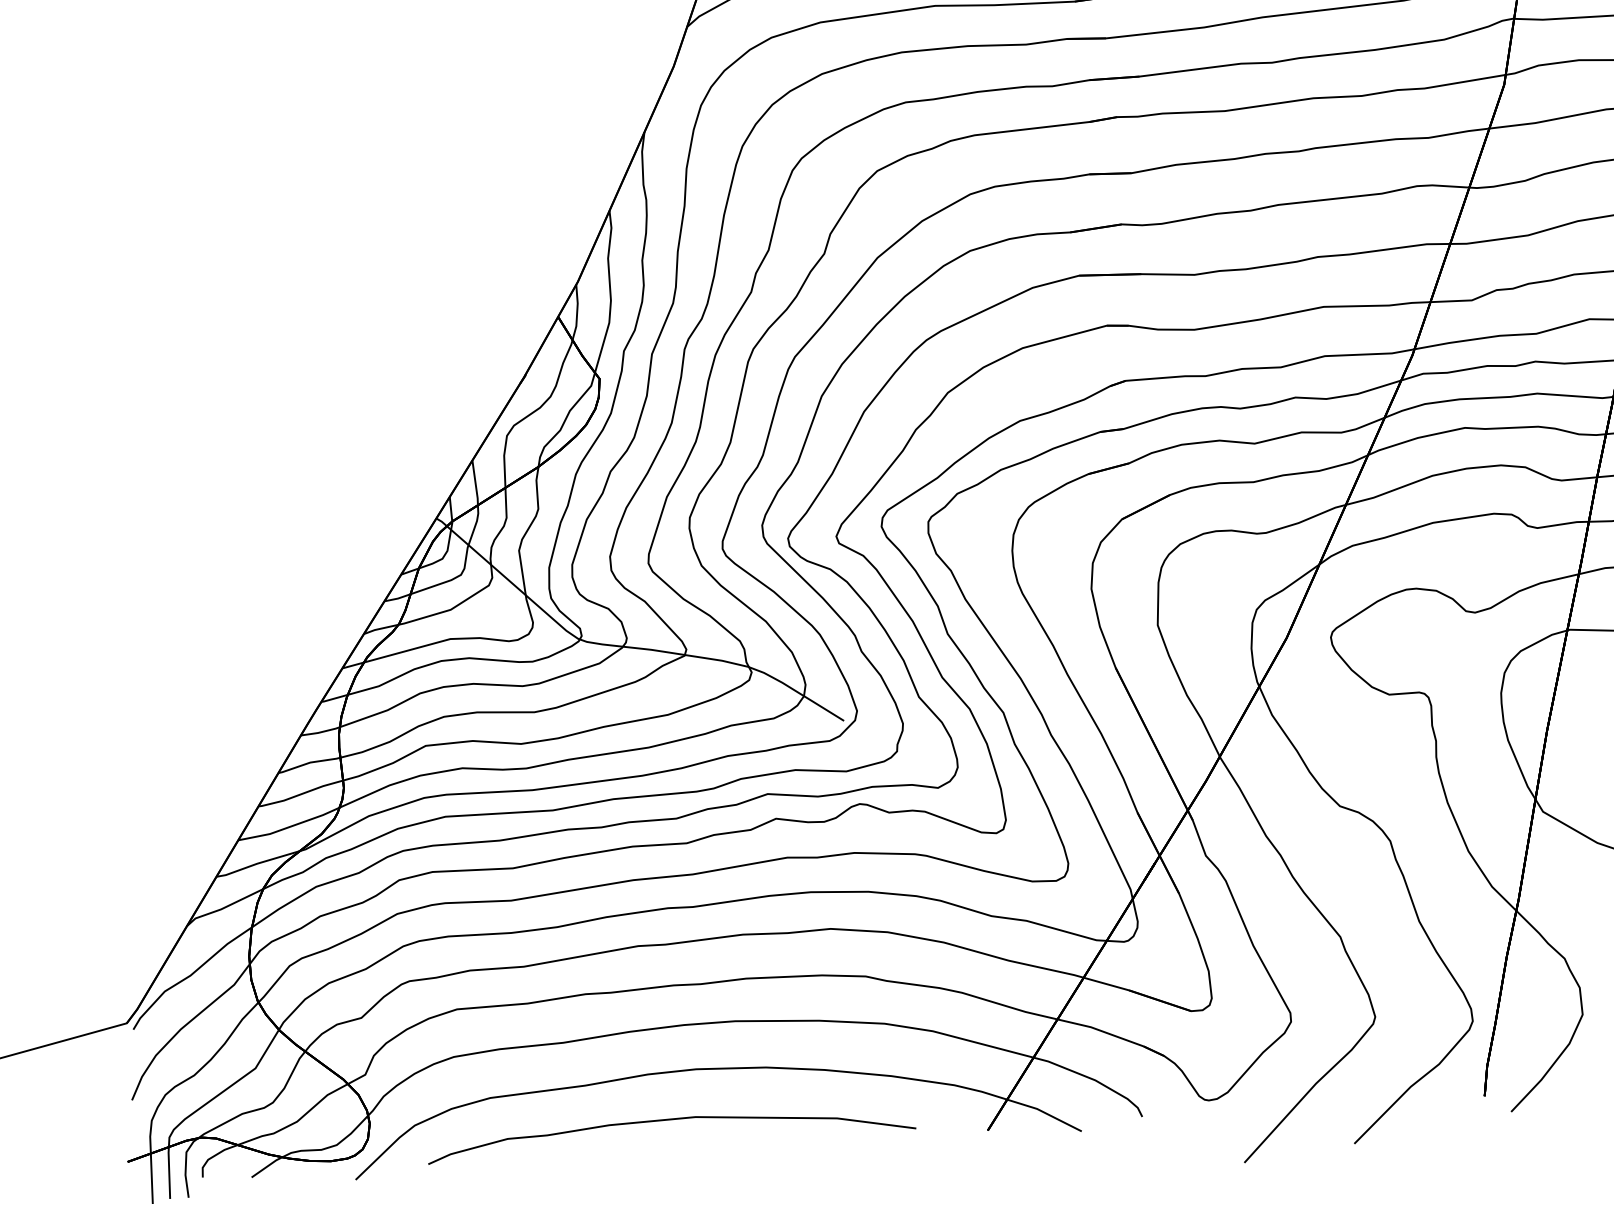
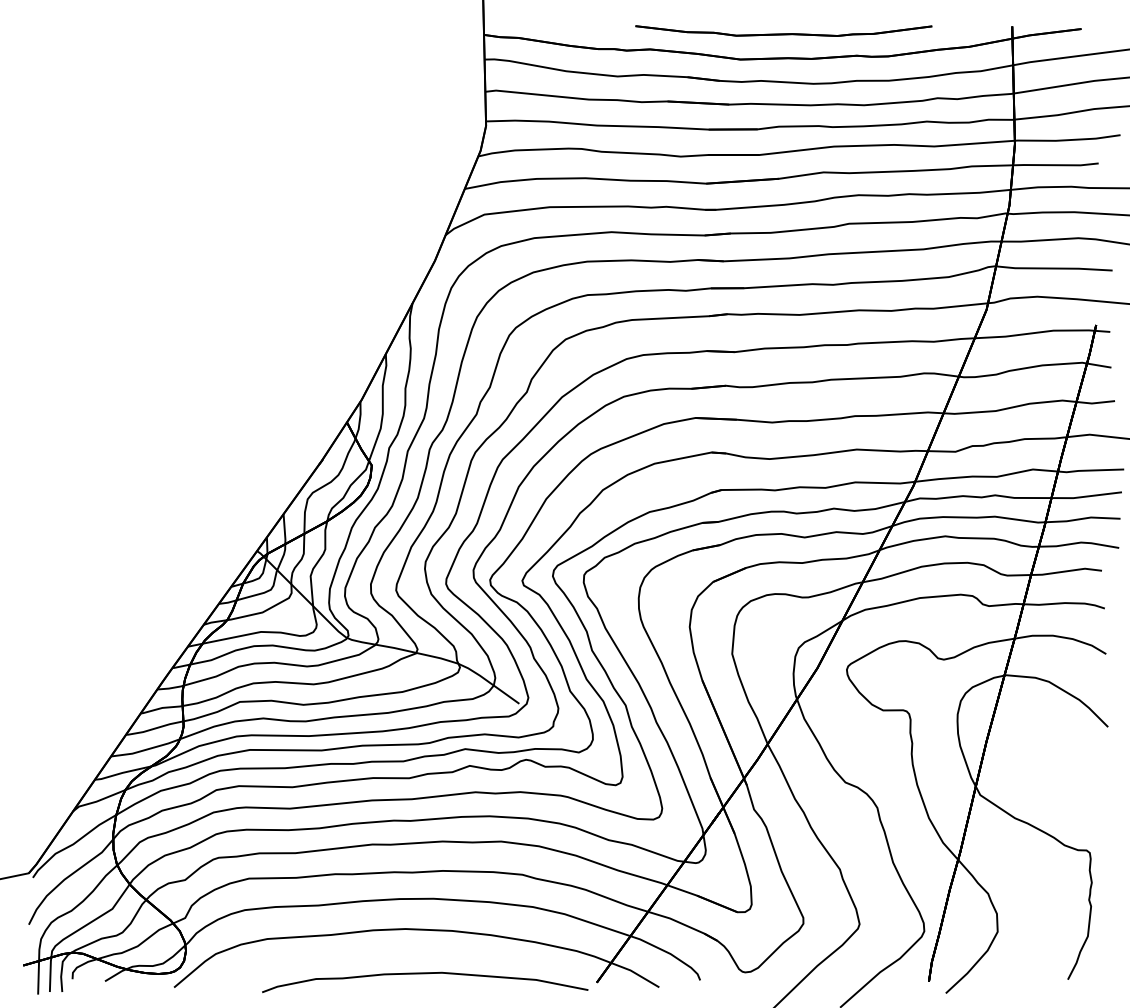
part: (670, 1121) -> (425, 974), moved

